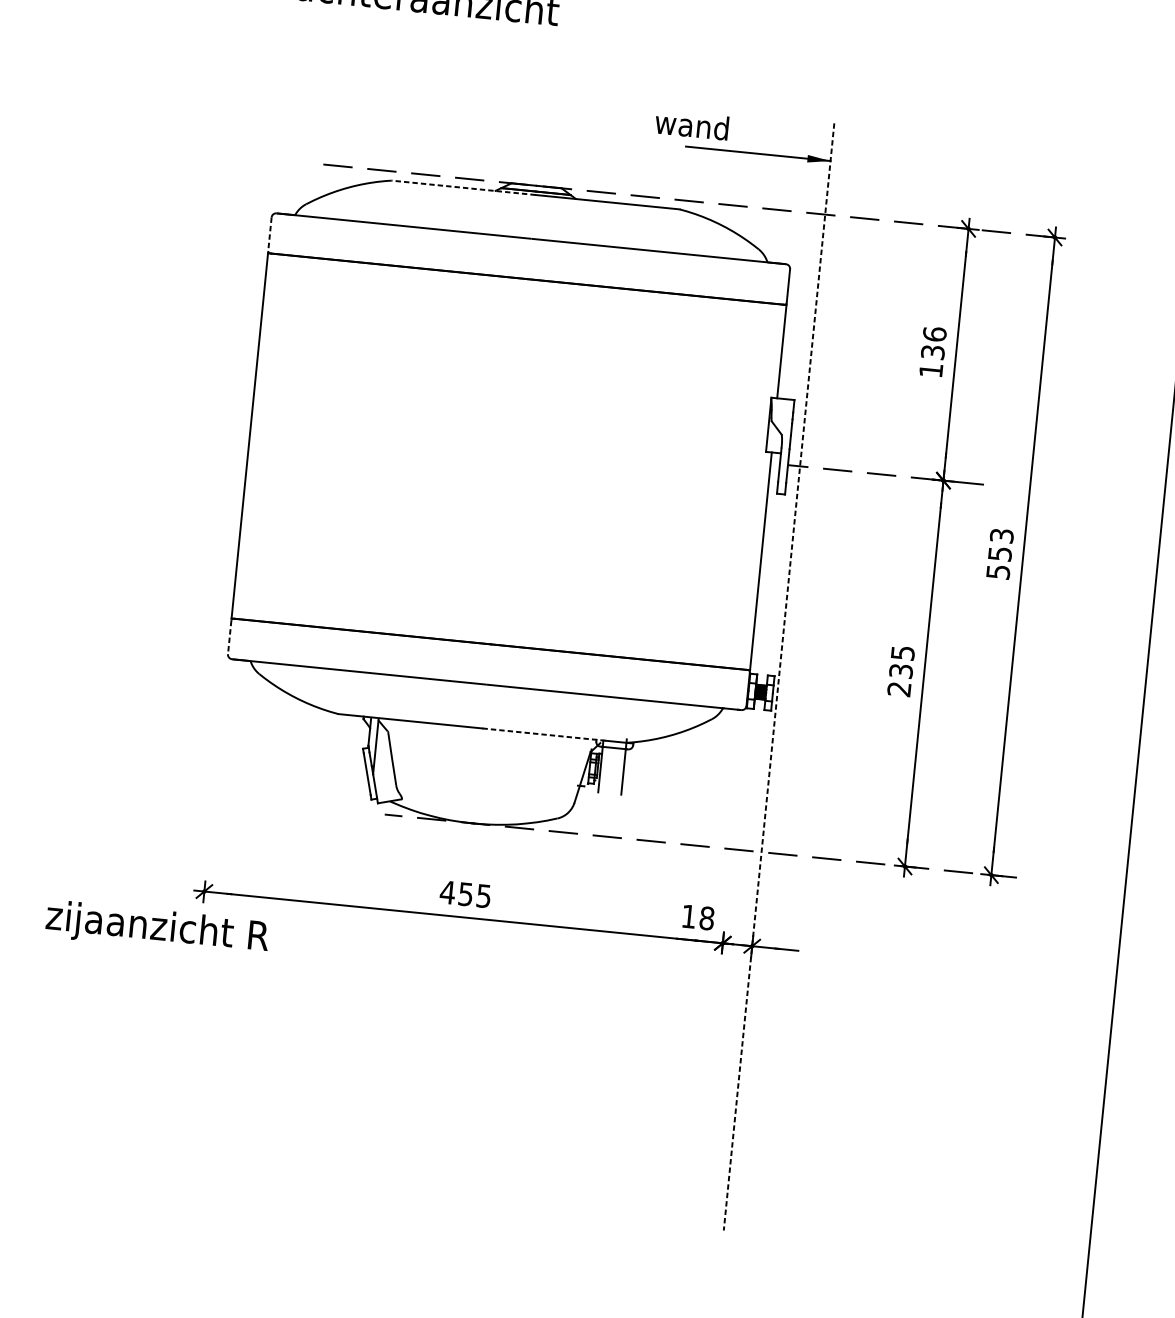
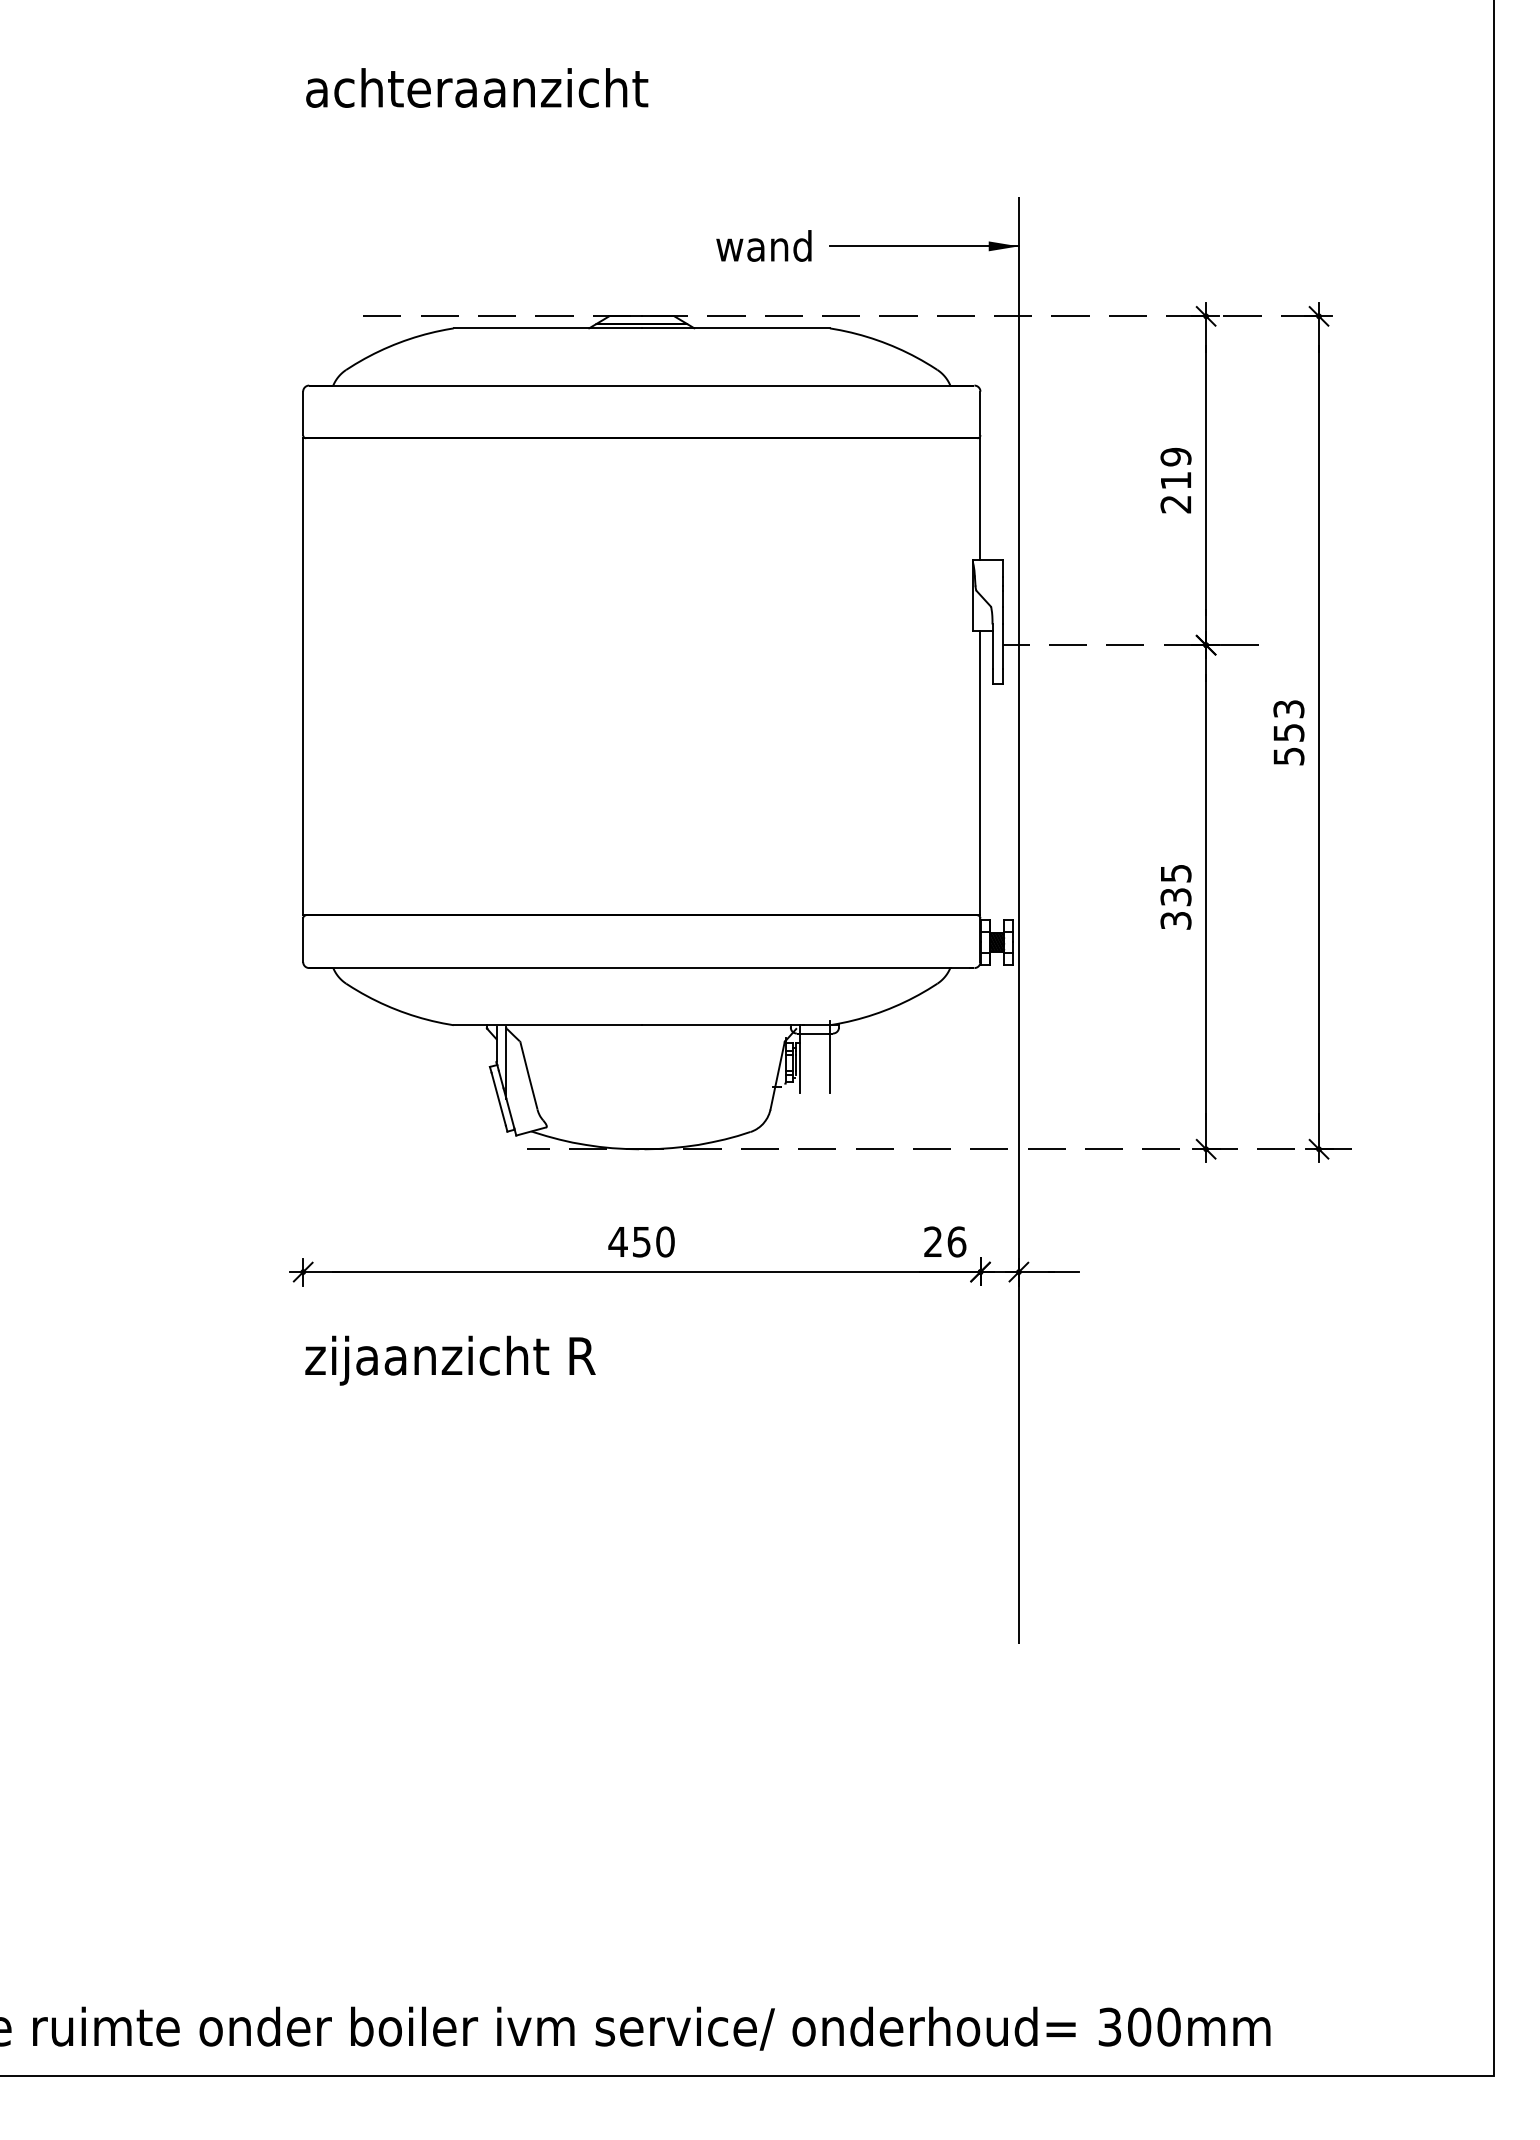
text: (691, 124) -> (763, 245), moved
line: (463, 187) -> (547, 328), dashed -> solid
line: (270, 234) -> (303, 413), dashed -> solid
text: (932, 352) -> (1175, 480), 136 -> 219
line: (229, 637) -> (303, 940), dashed -> solid
line: (778, 677) -> (1018, 920), dashed -> solid
text: (898, 689) -> (1175, 920), 235 -> 335
line: (544, 734) -> (722, 1025), dashed -> solid
text: (484, 895) -> (665, 1241), 455 -> 450
text: (698, 917) -> (945, 1241), 18 -> 26
text: (157, 928) -> (450, 1360), moved

